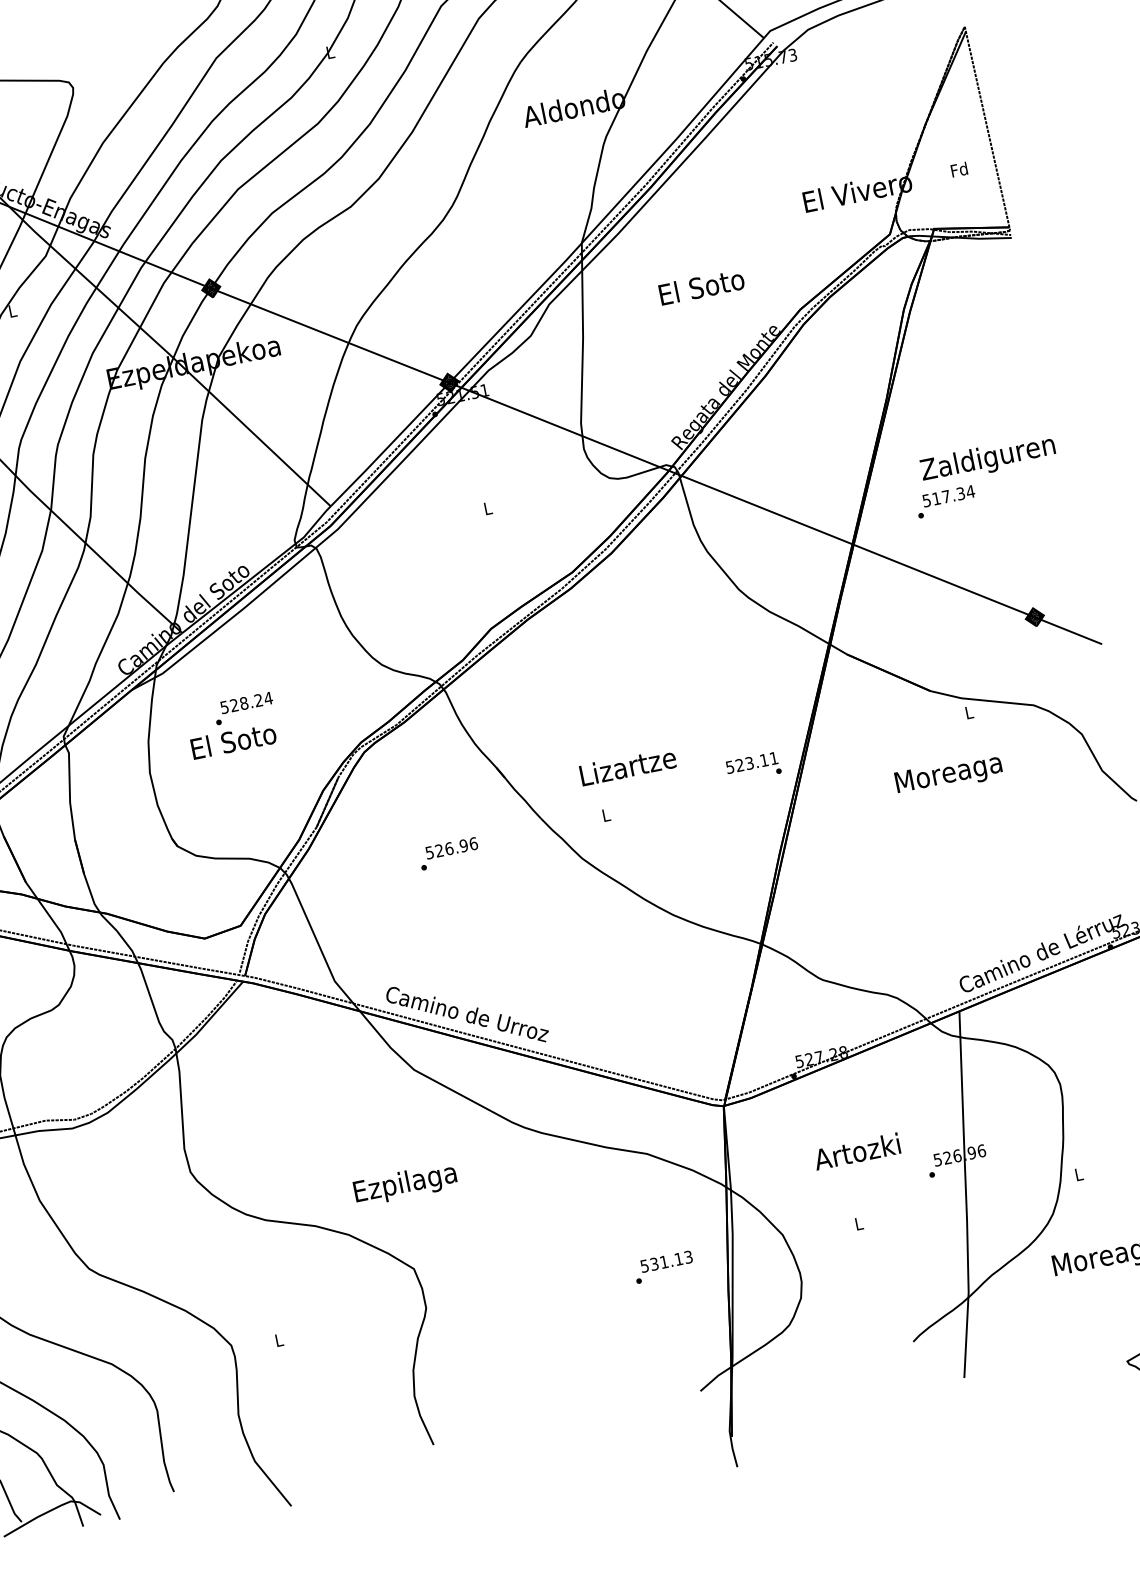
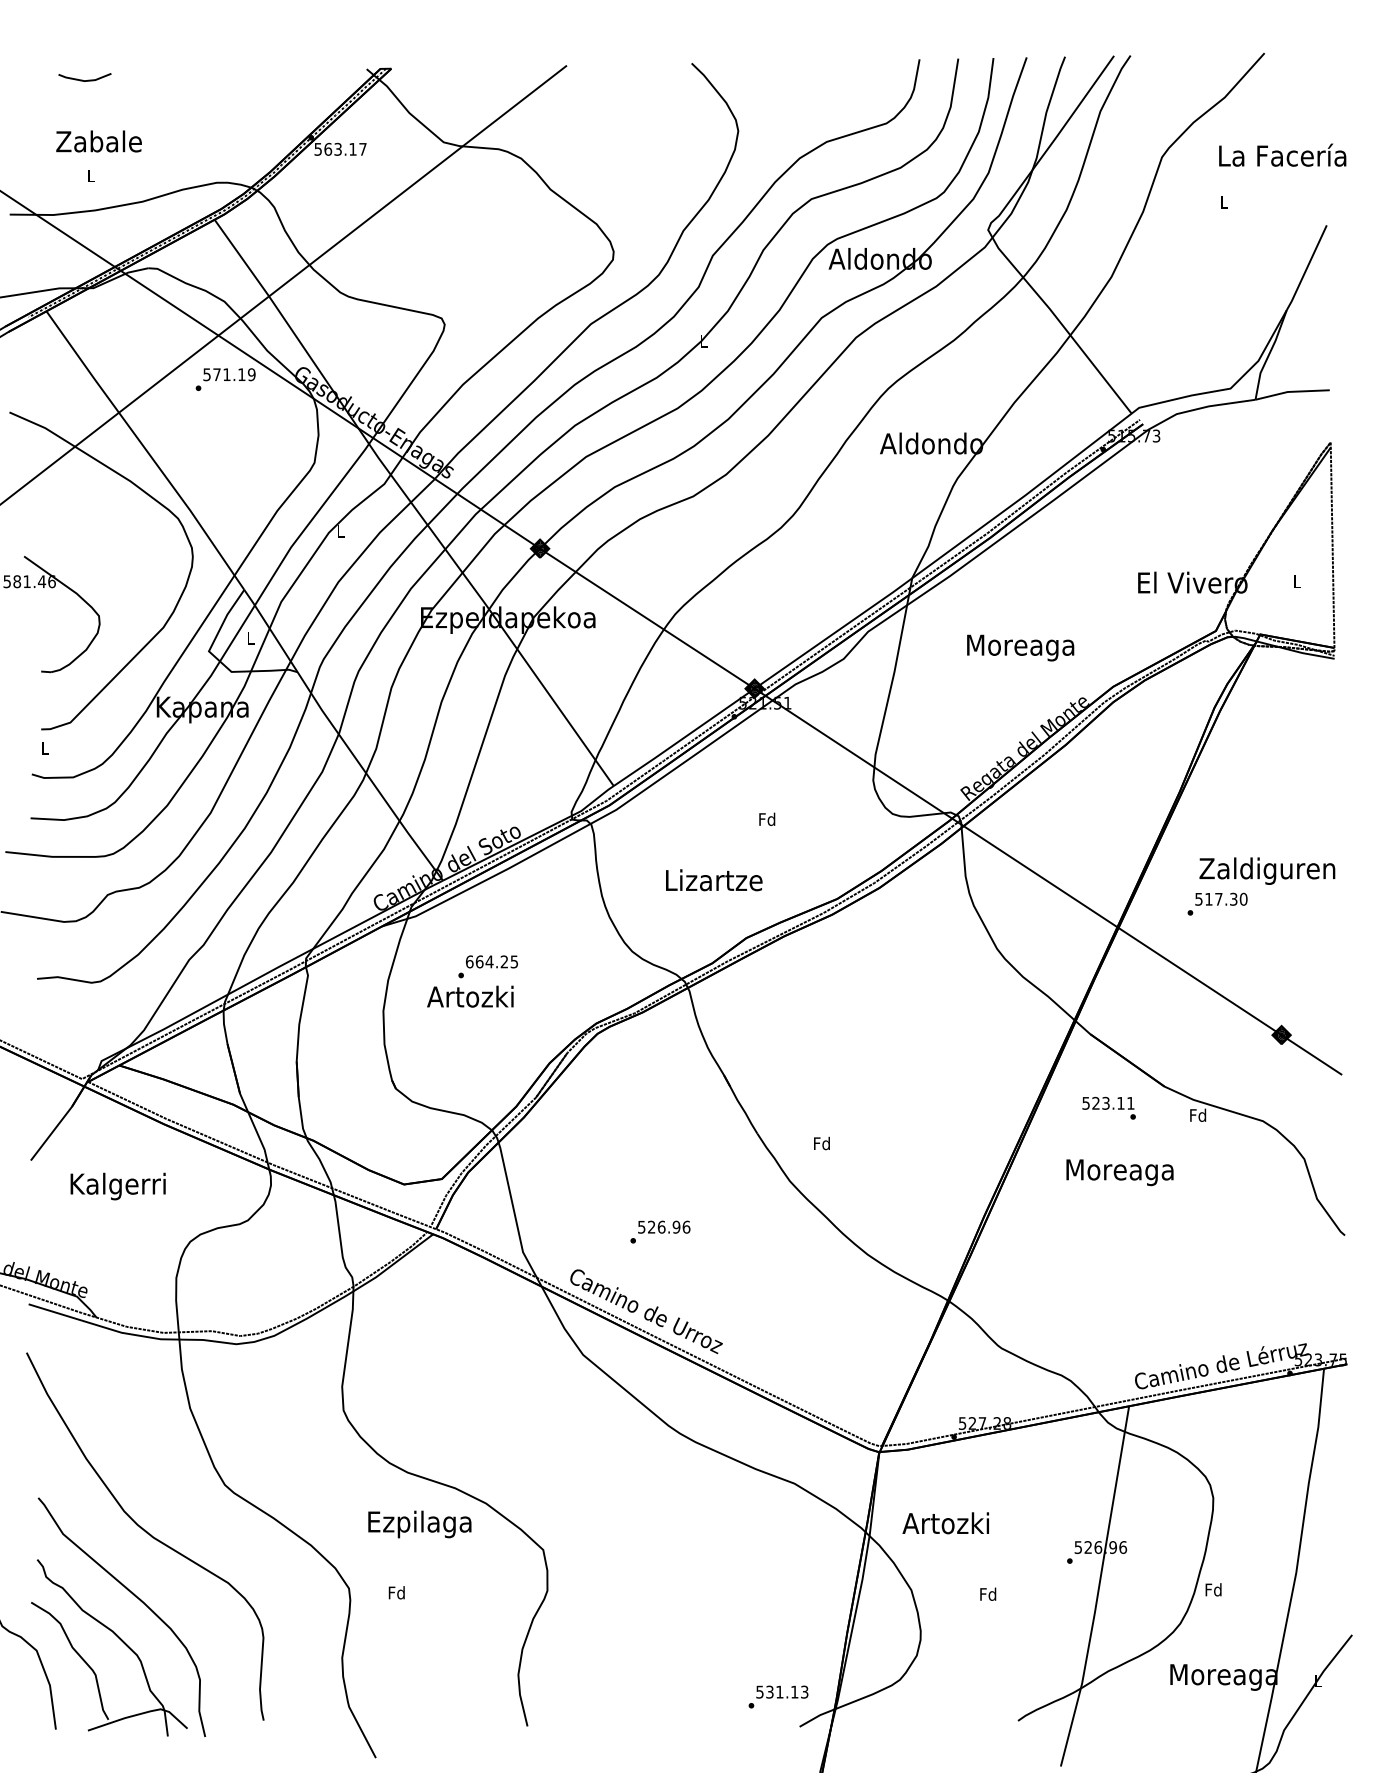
text: (959, 169) -> (1296, 581), Fd -> L
text: (701, 289) -> (1020, 647), El Soto -> Moreaga
text: (970, 491) -> (1243, 898), 517.34 -> 517.30
text: (487, 507) -> (767, 818), L -> Fd
text: (246, 702) -> (492, 961), 528.24 -> 664.25
text: (969, 711) -> (1198, 1114), L -> Fd
text: (232, 741) -> (470, 996), El Soto -> Artozki
text: (628, 766) -> (714, 880), moved
text: (752, 766) -> (1108, 1107), moved
text: (948, 775) -> (1119, 1172), moved
text: (605, 815) -> (821, 1143), L -> Fd
text: (449, 853) -> (660, 1231), moved
text: (856, 1151) -> (945, 1523), moved
text: (1078, 1174) -> (1213, 1589), L -> Fd
text: (405, 1184) -> (419, 1524), moved
text: (858, 1222) -> (988, 1593), L -> Fd
text: (663, 1266) -> (778, 1696), moved
text: (278, 1339) -> (396, 1592), L -> Fd

